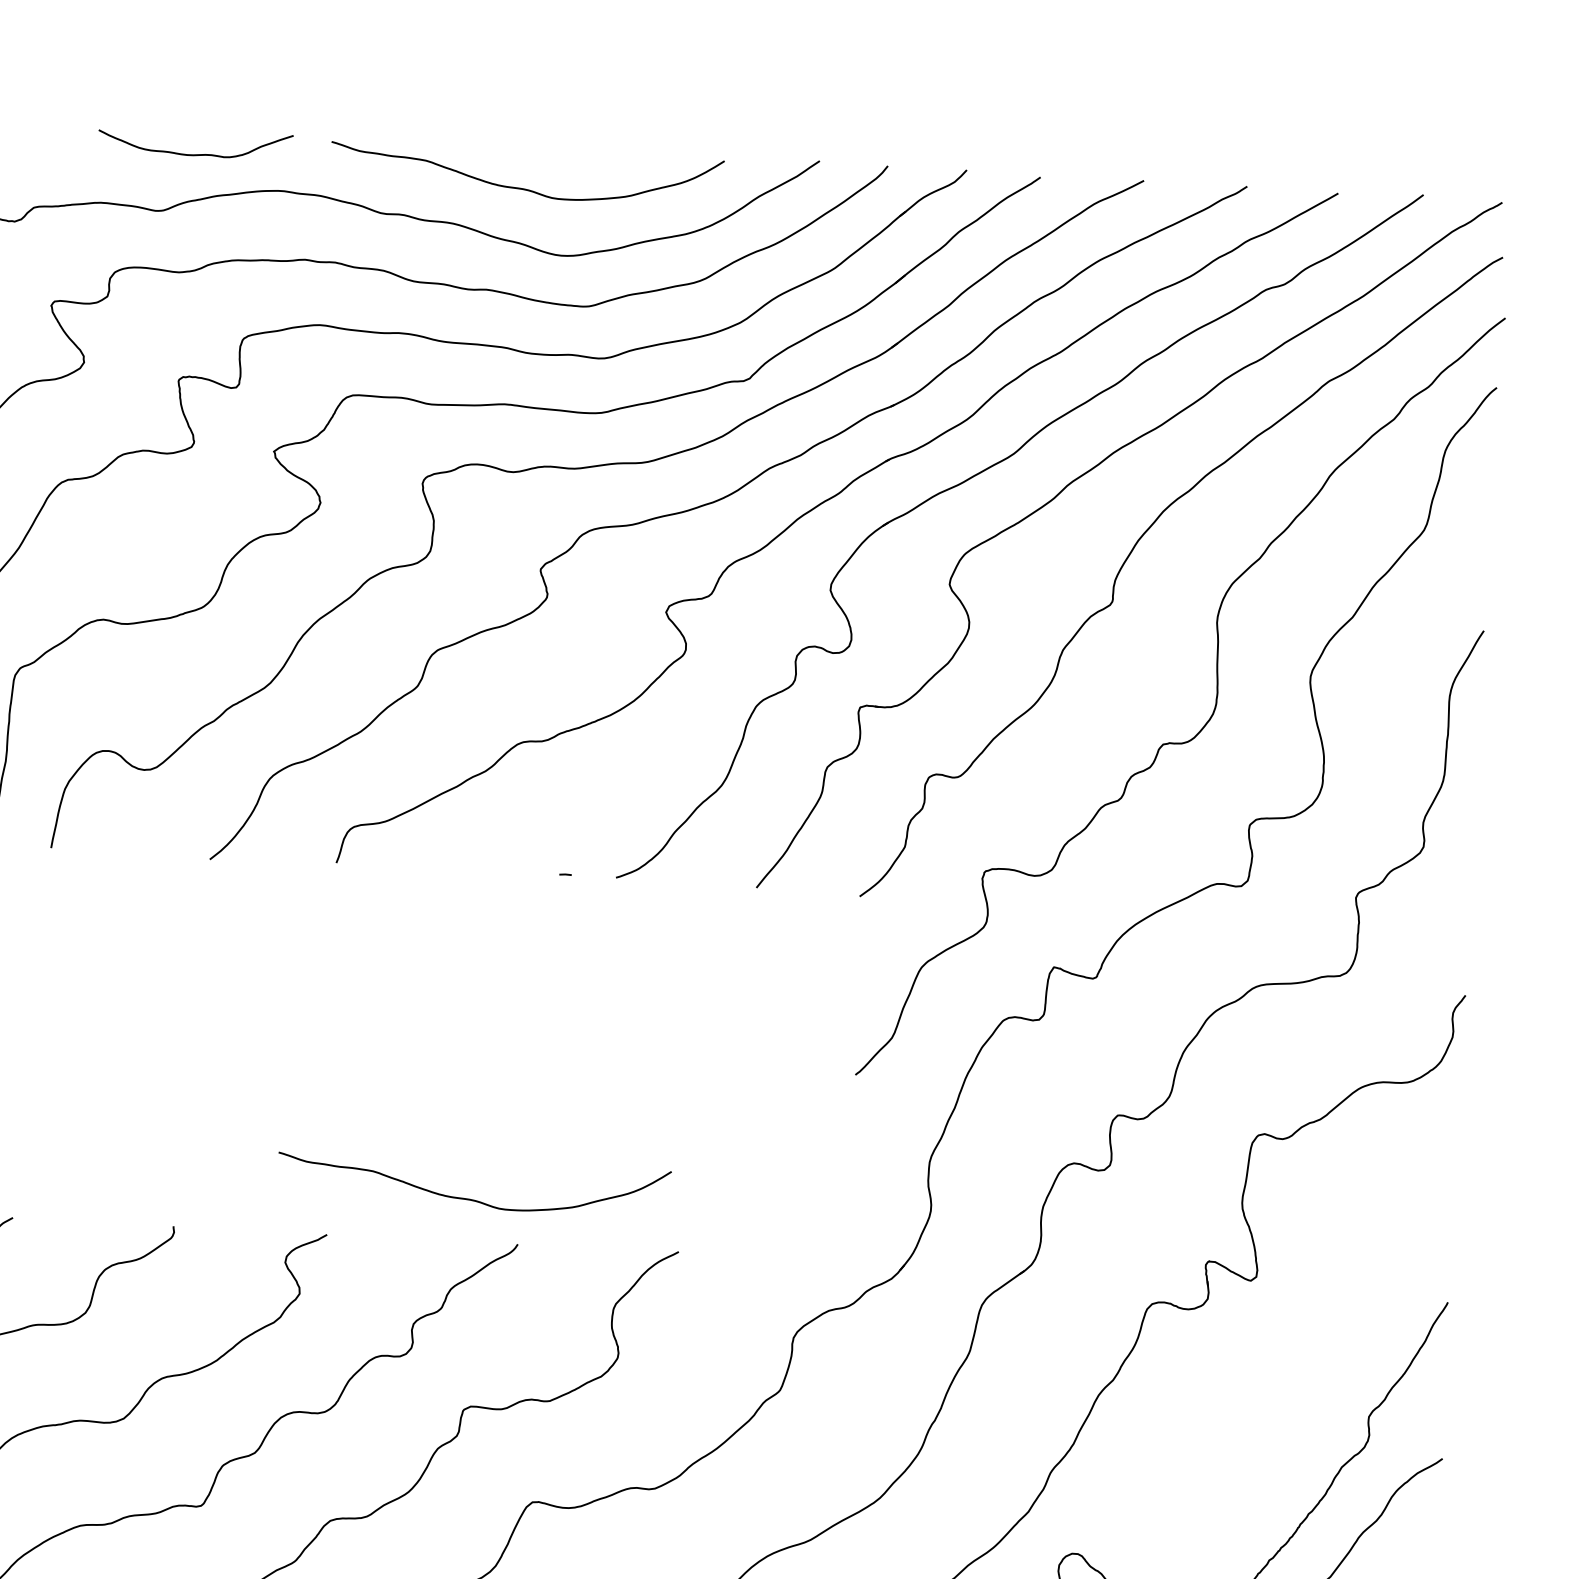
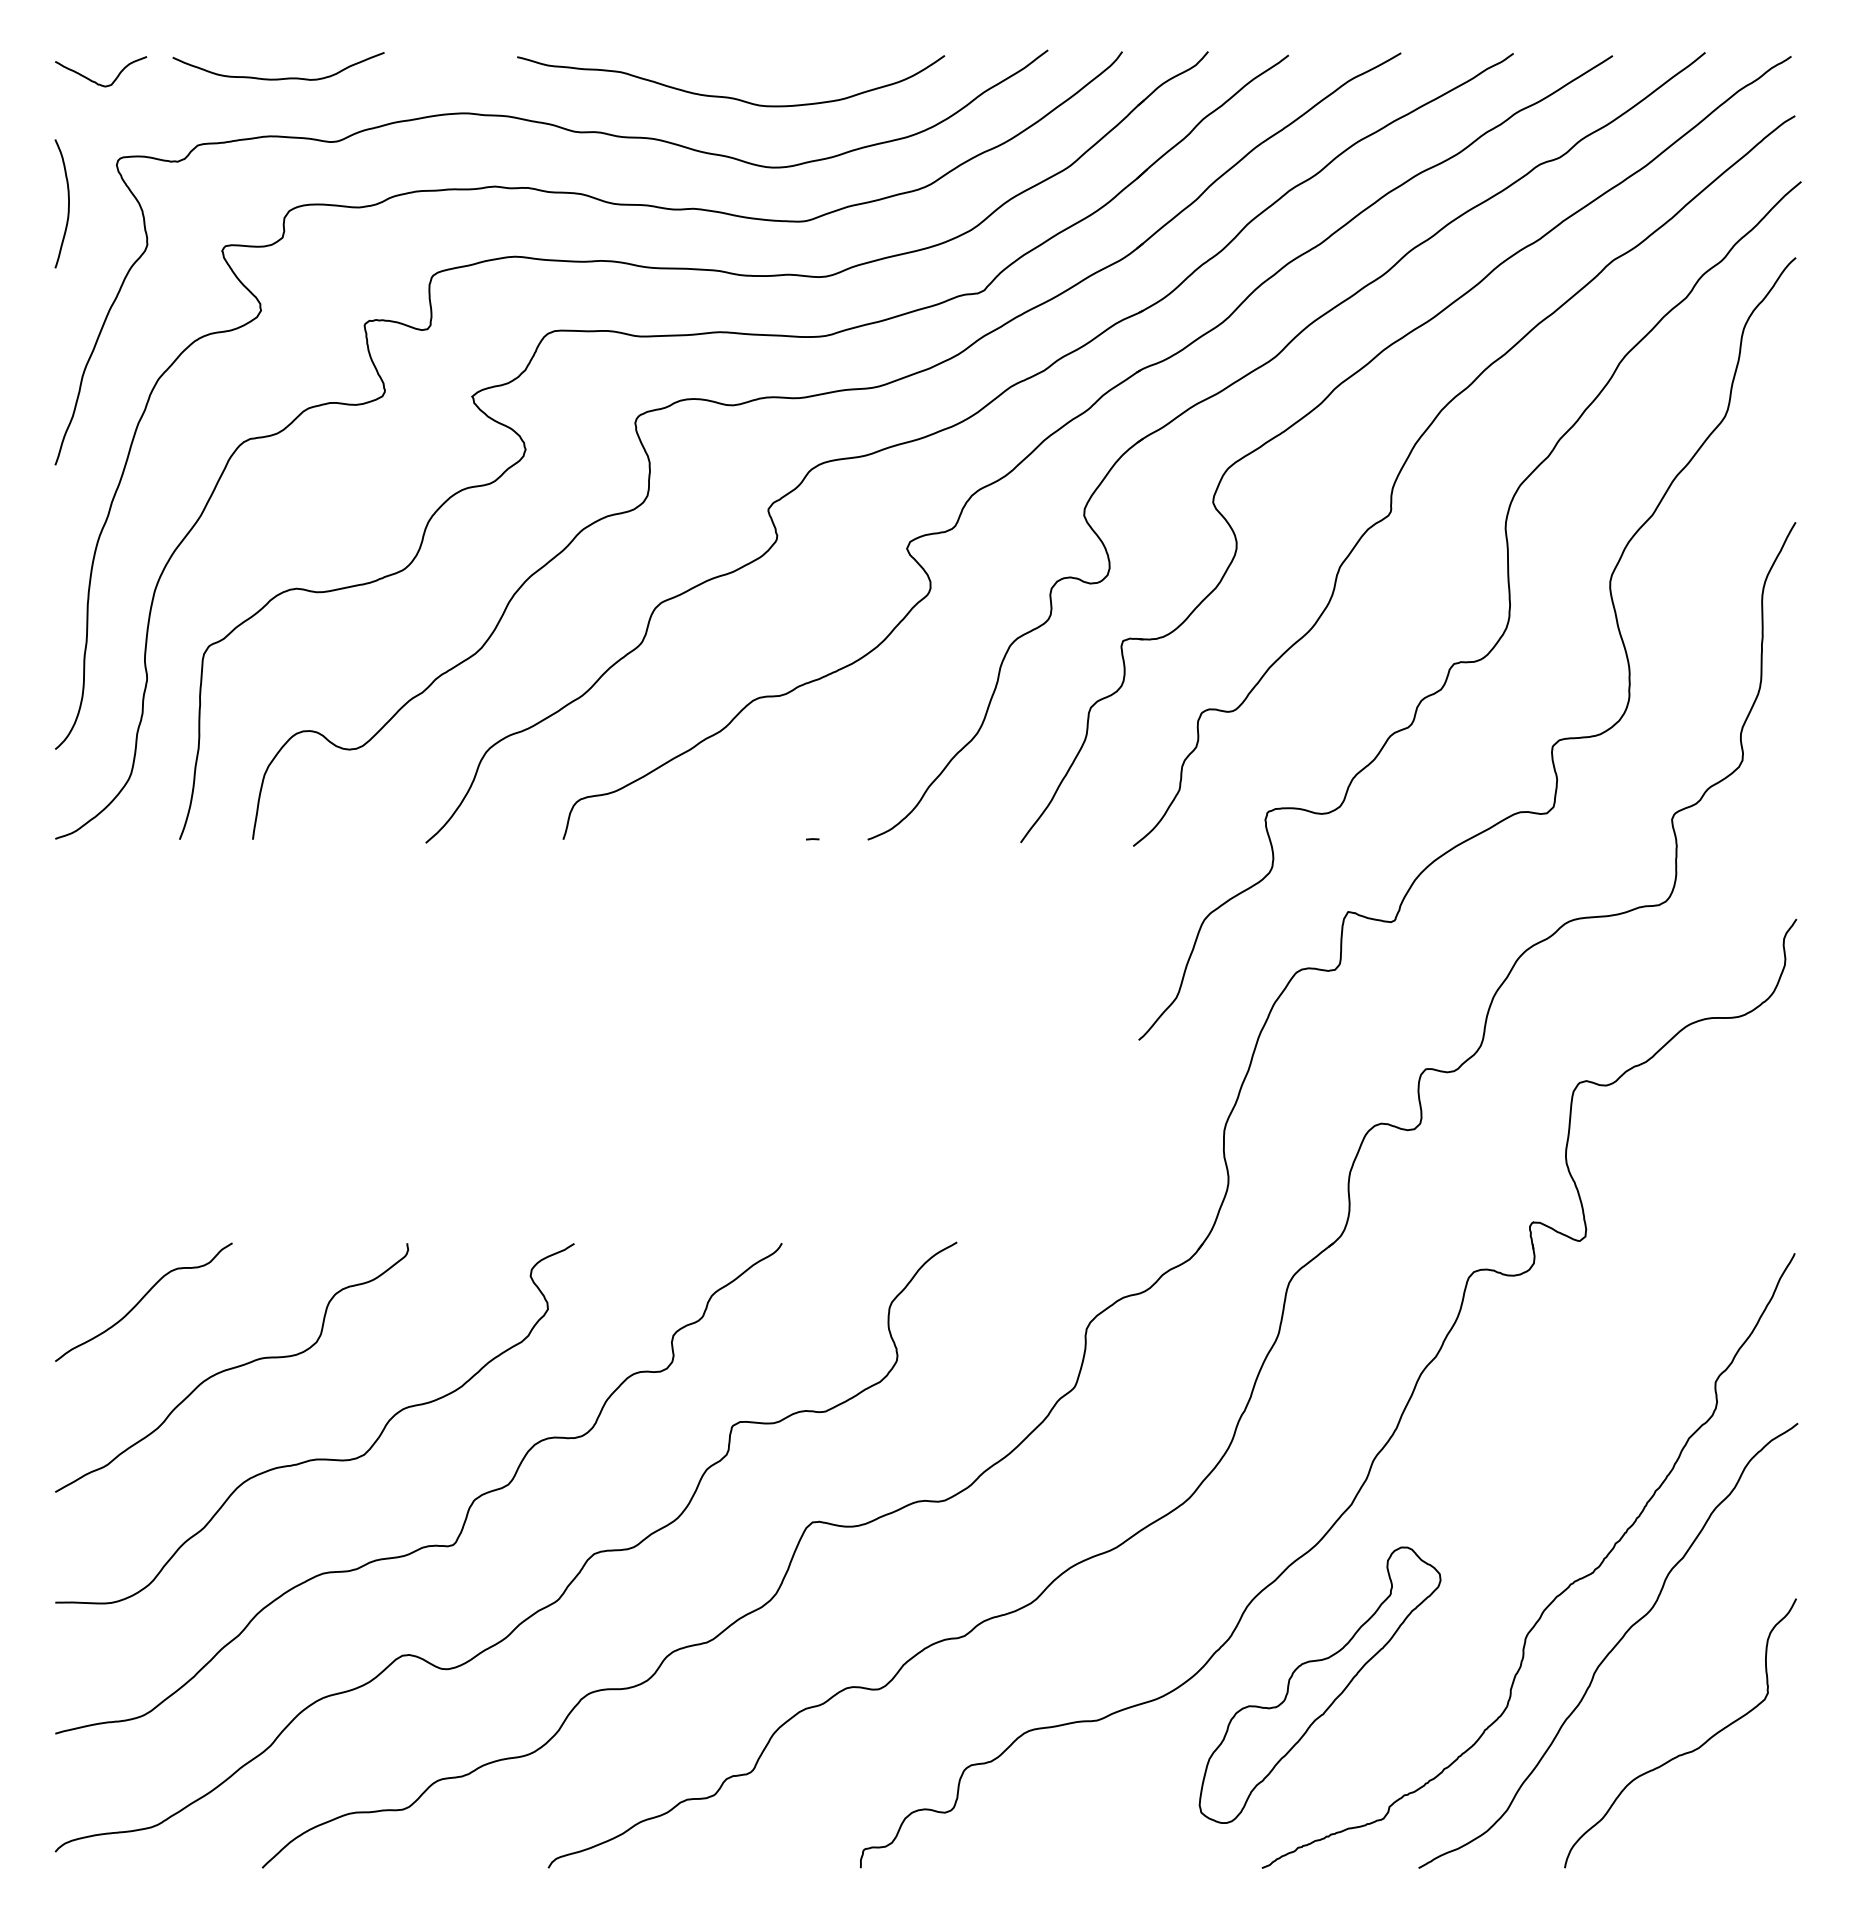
curve: (194, 154) -> (278, 78), moved
curve: (470, 1198) -> (728, 1196), removed

